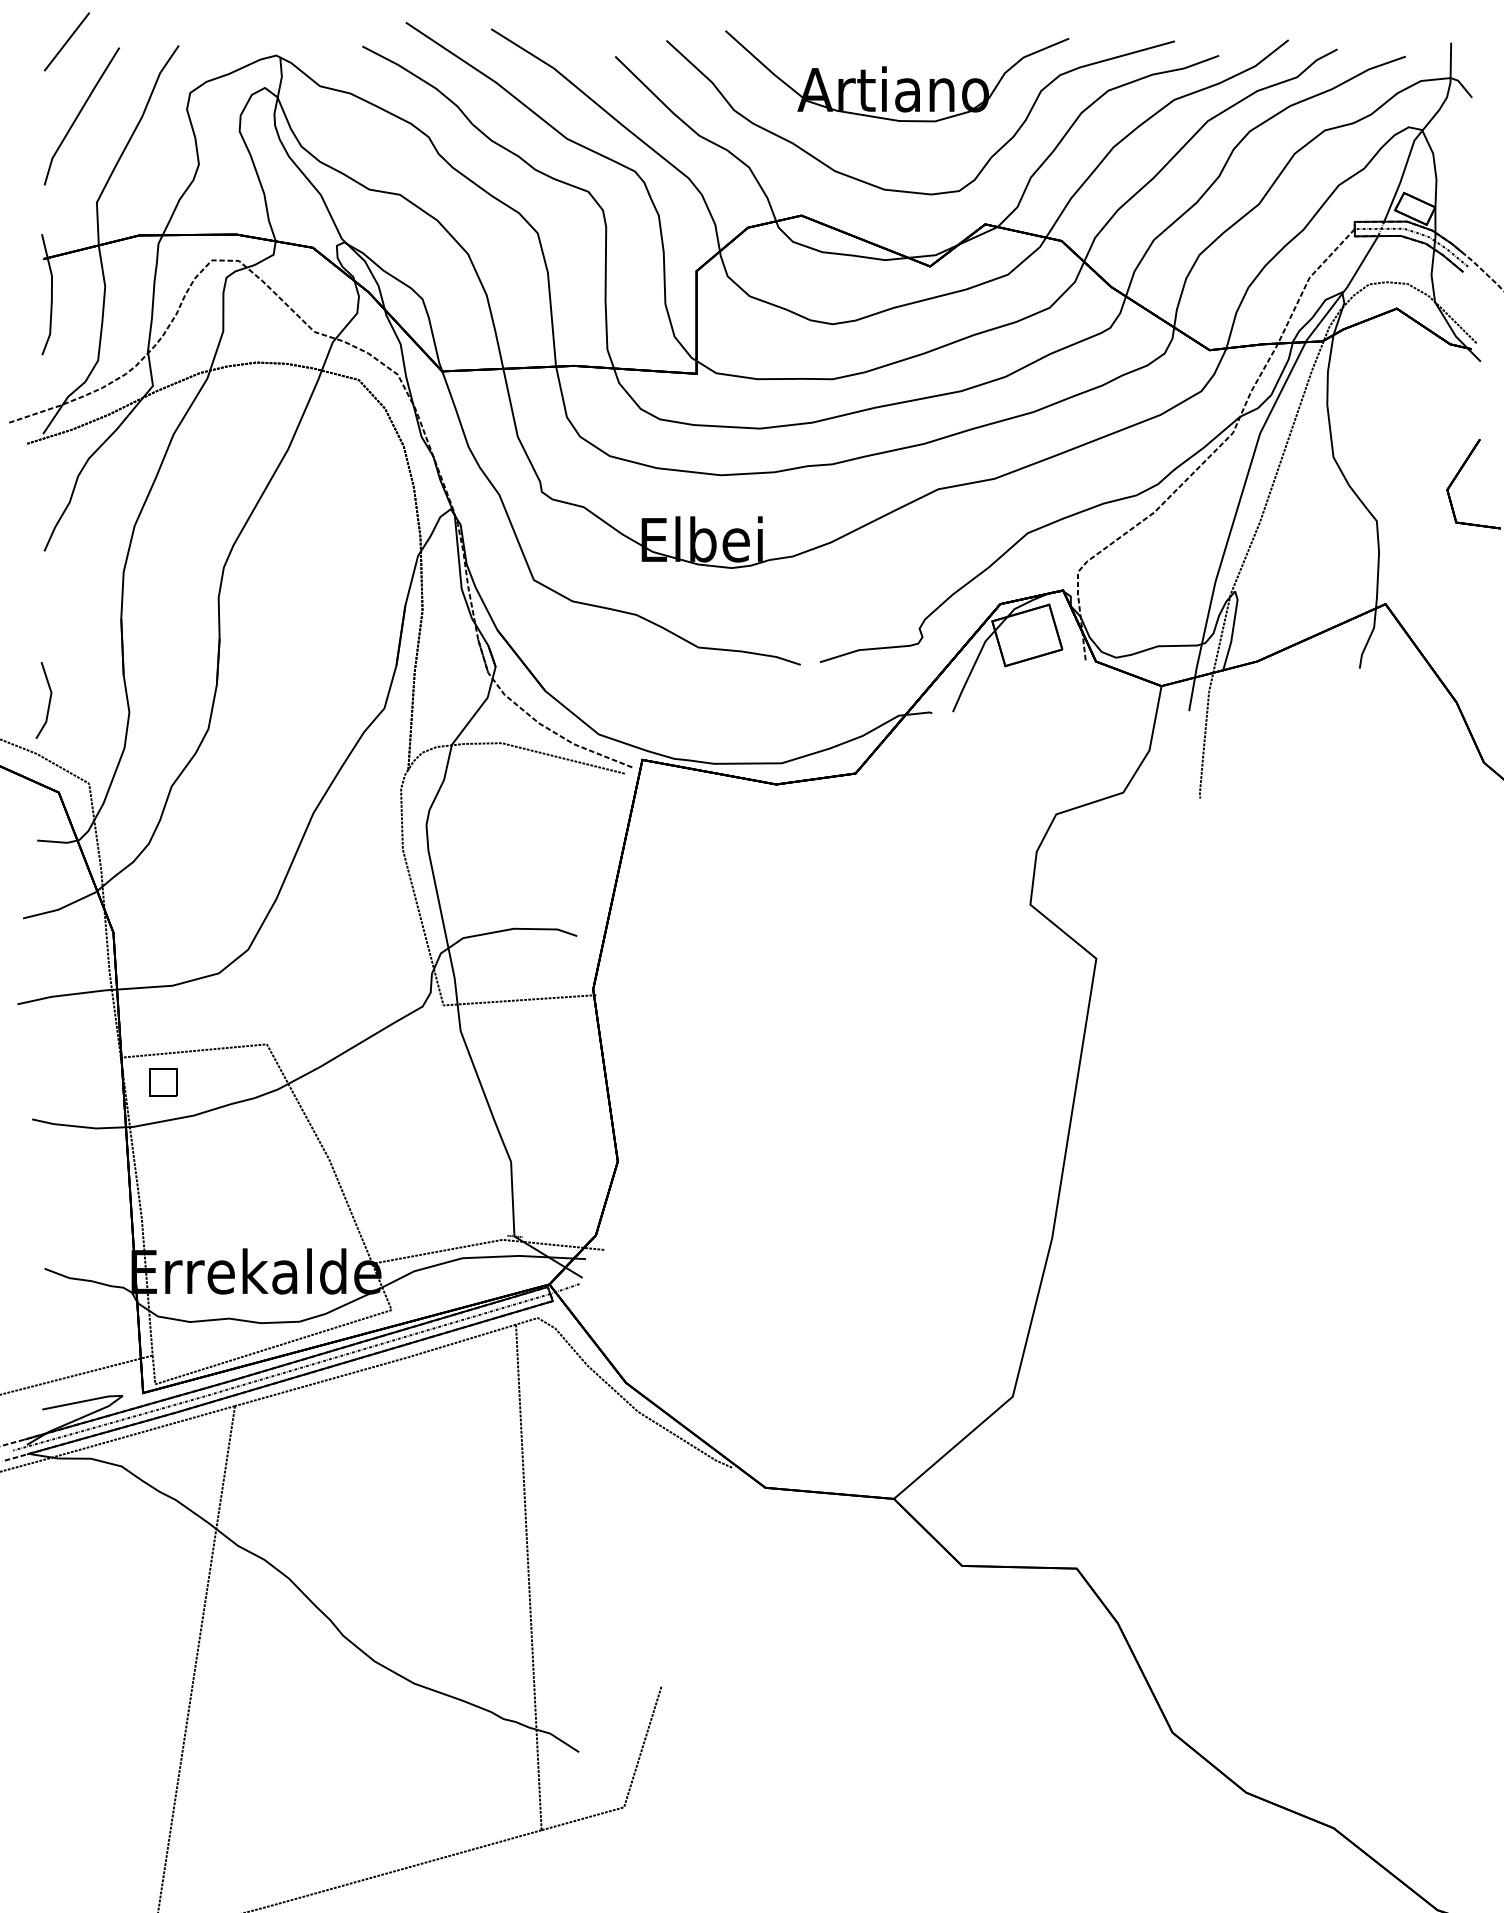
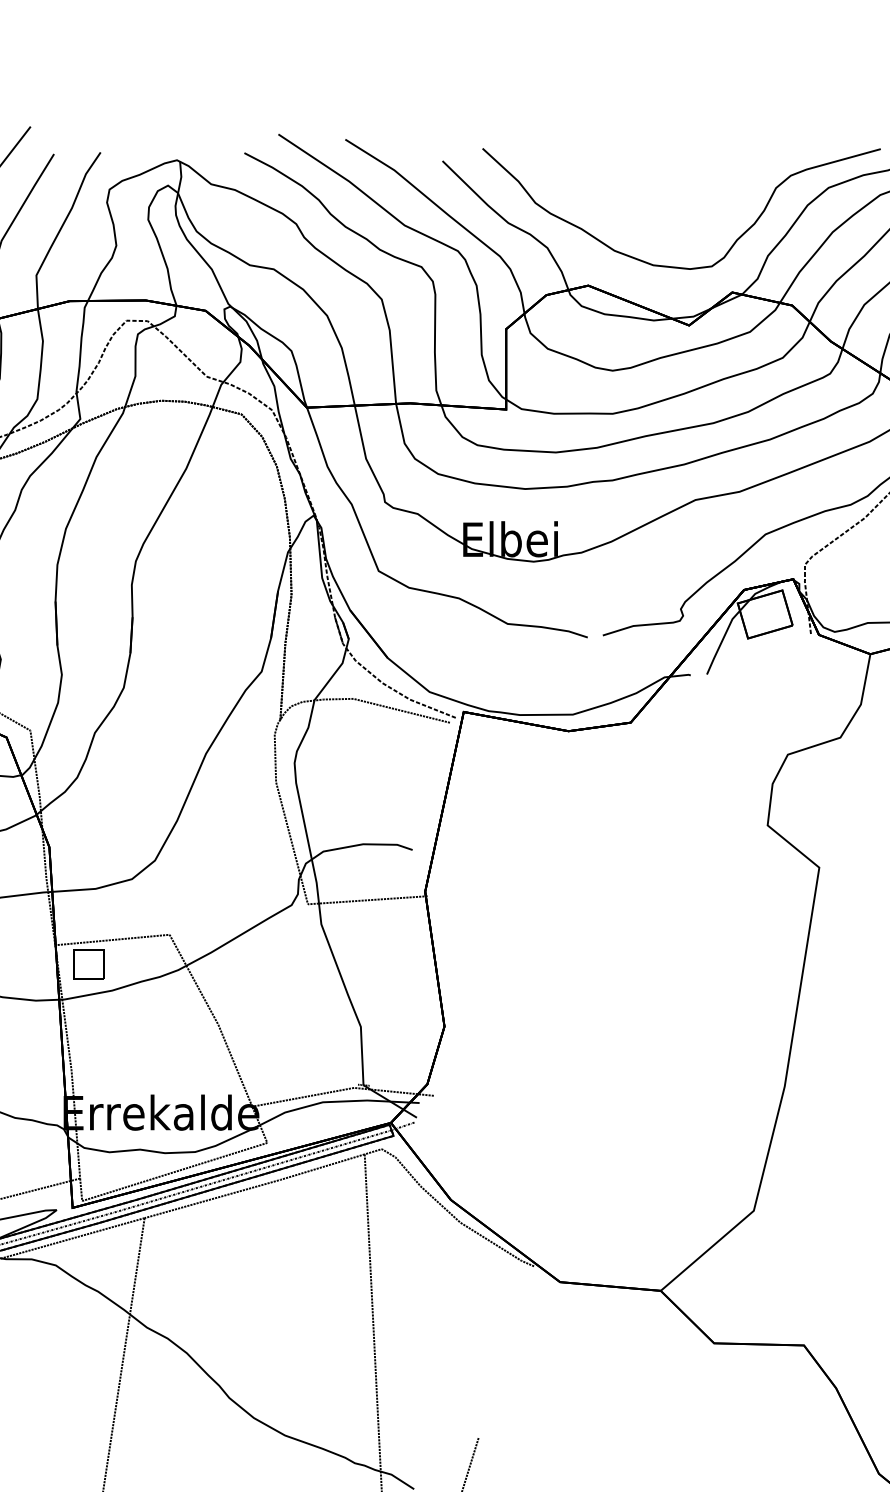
part: (897, 76) -> (663, 176), removed
part: (163, 1082) -> (88, 964), size x1.4

